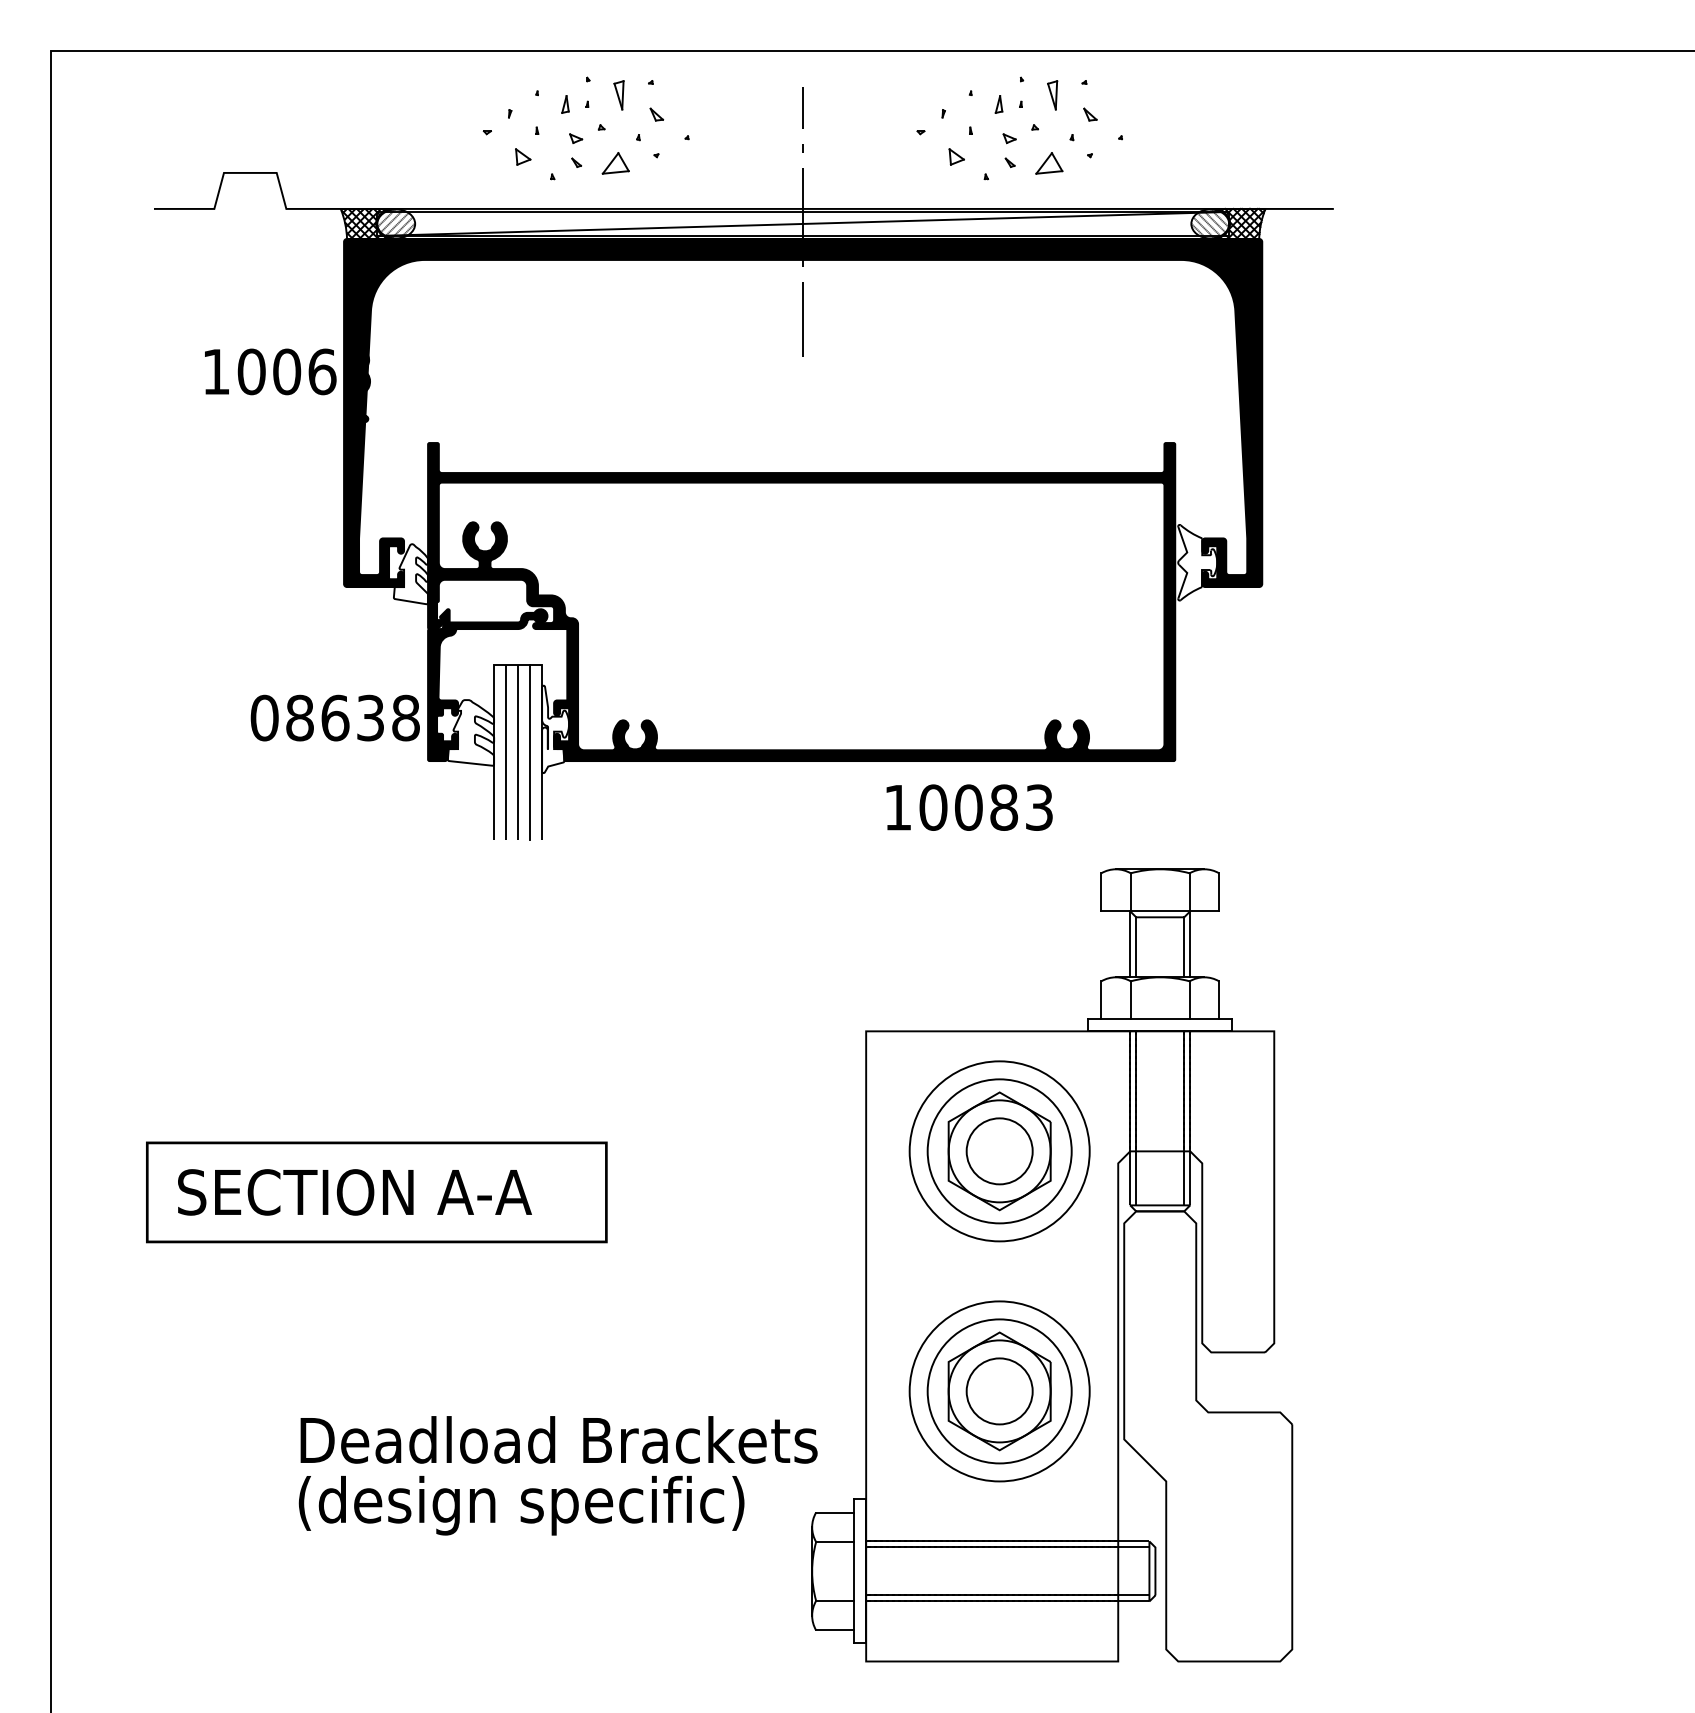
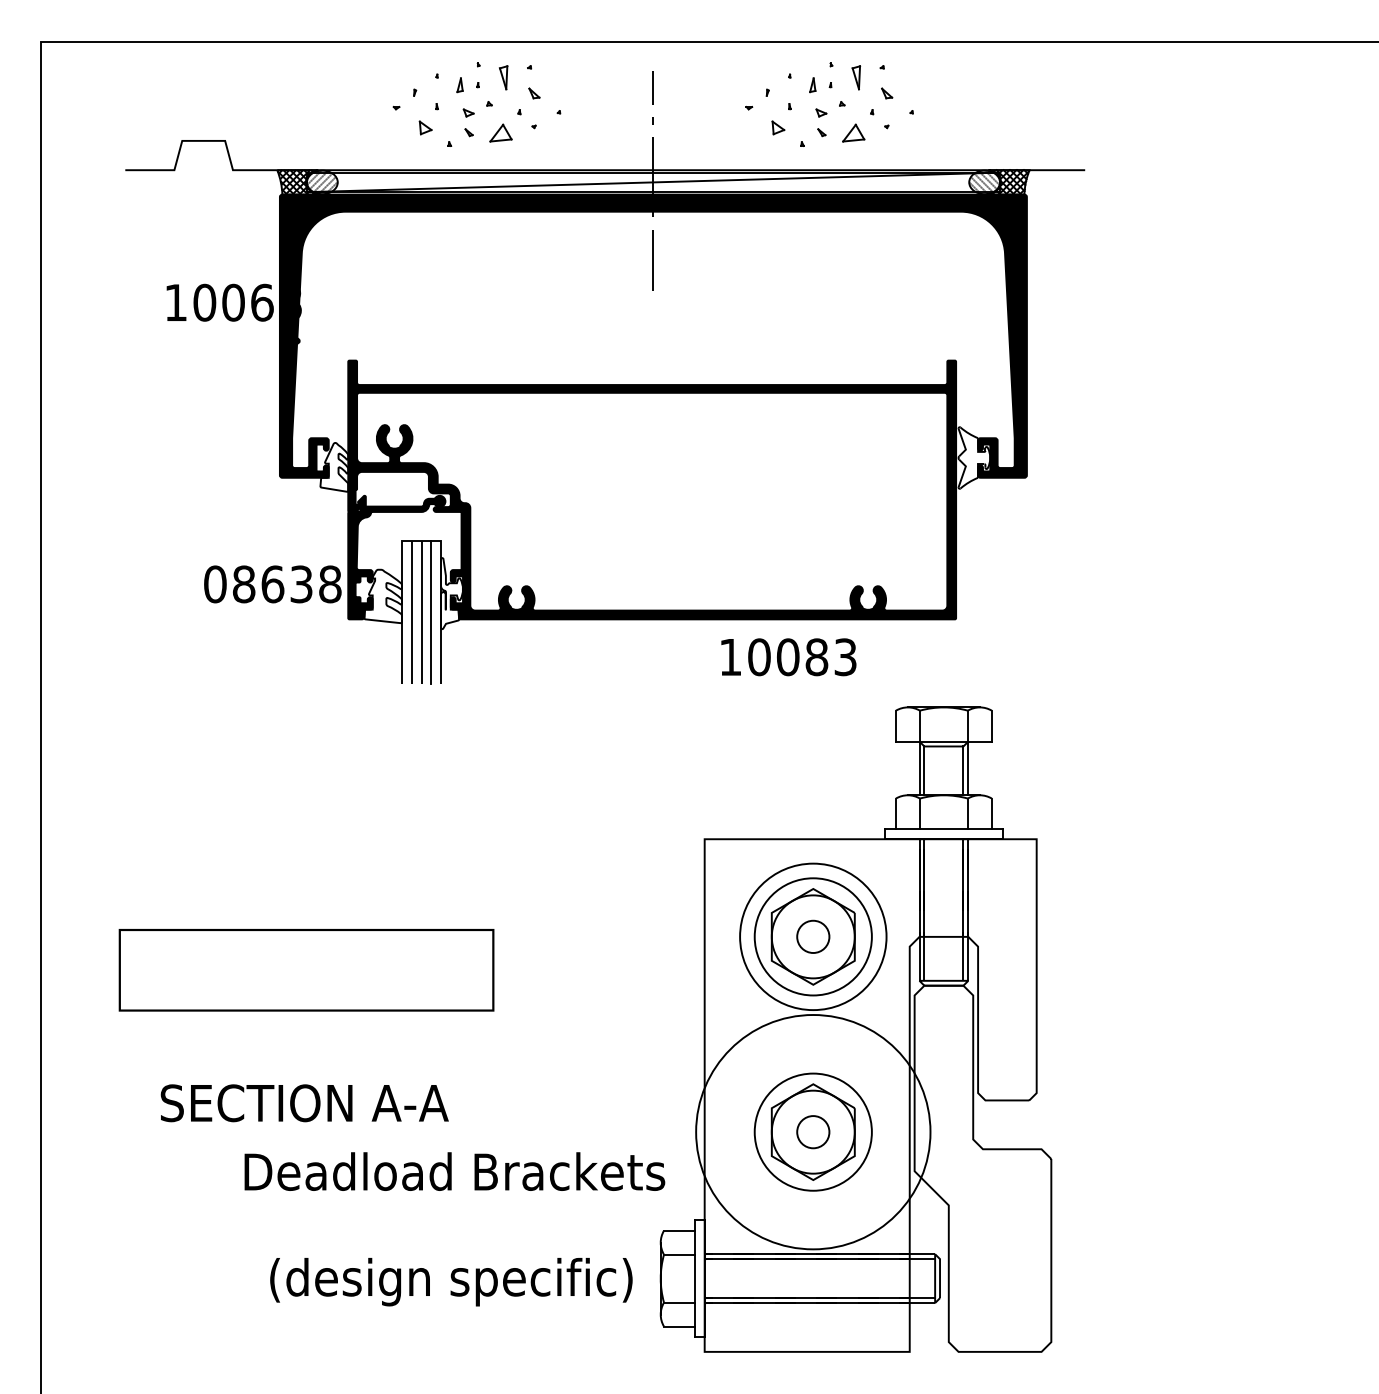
circle: (999, 1150) -> (813, 936), size x0.6
text: (354, 1192) -> (304, 1103), moved
circle: (999, 1390) -> (813, 1131), size x1.6
circle: (999, 1391) -> (813, 1132), size x0.6
text: (521, 1506) -> (451, 1282), moved

